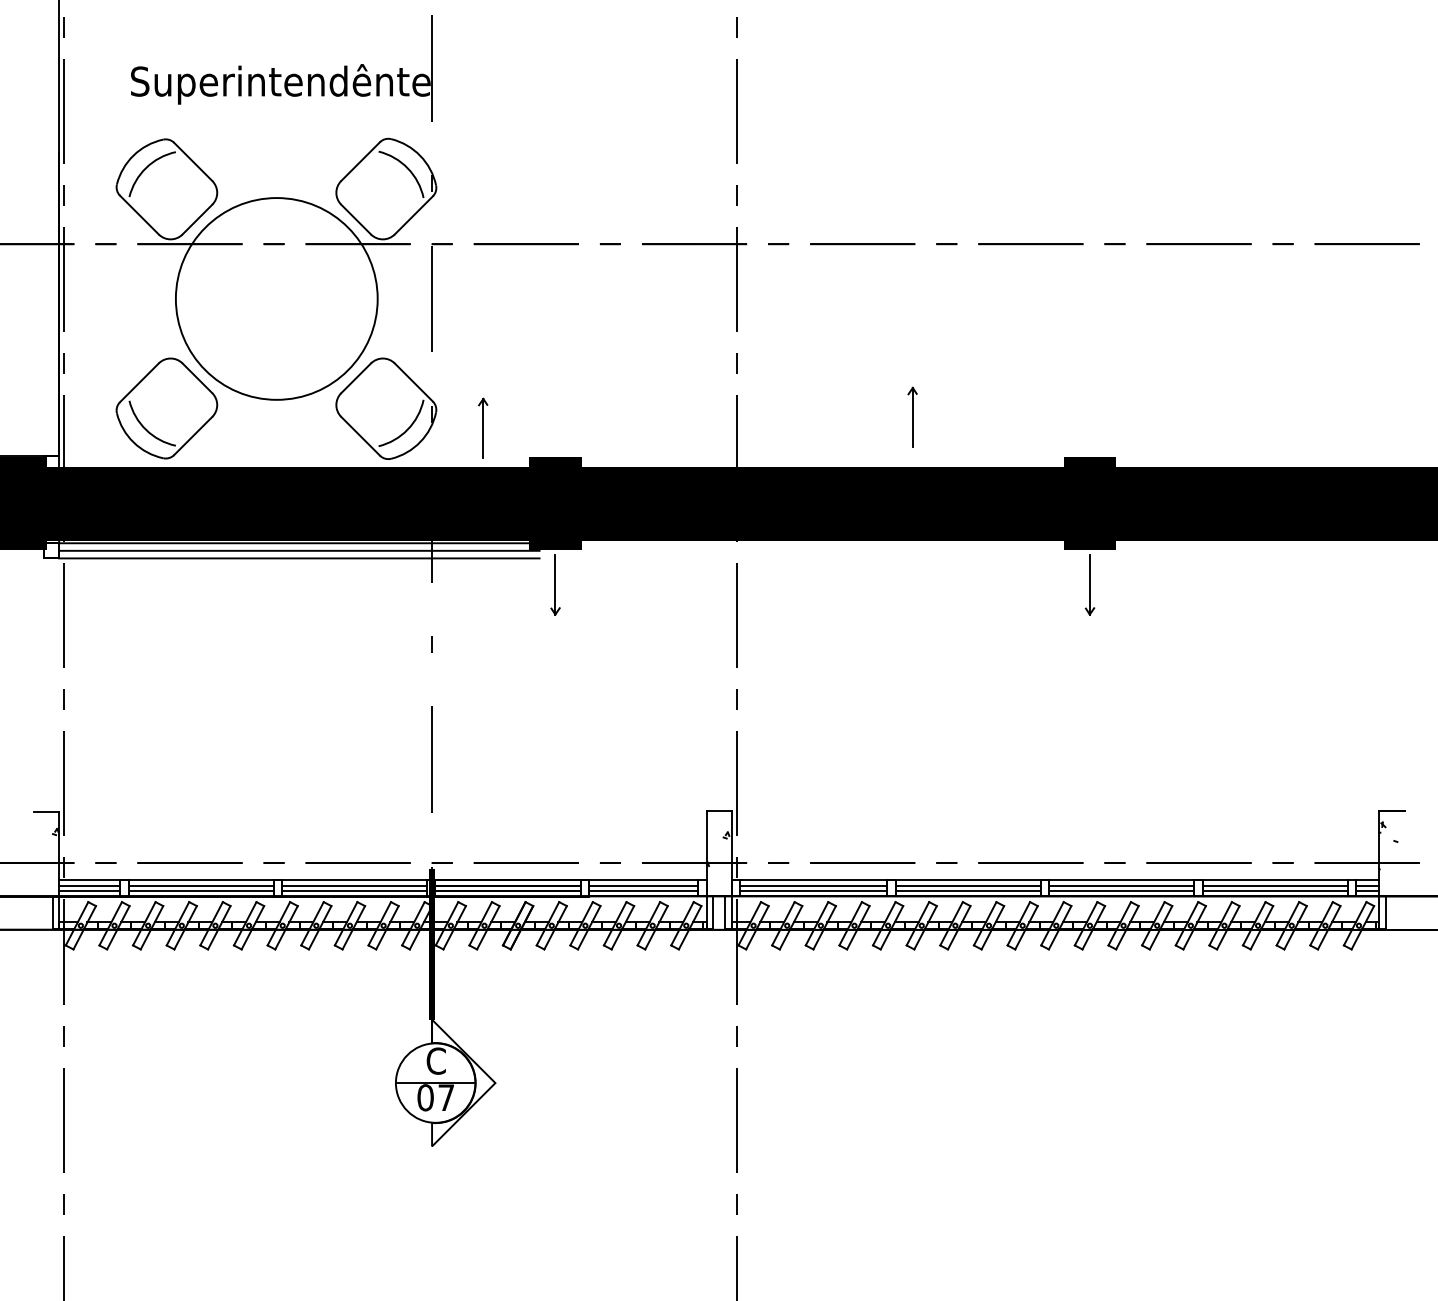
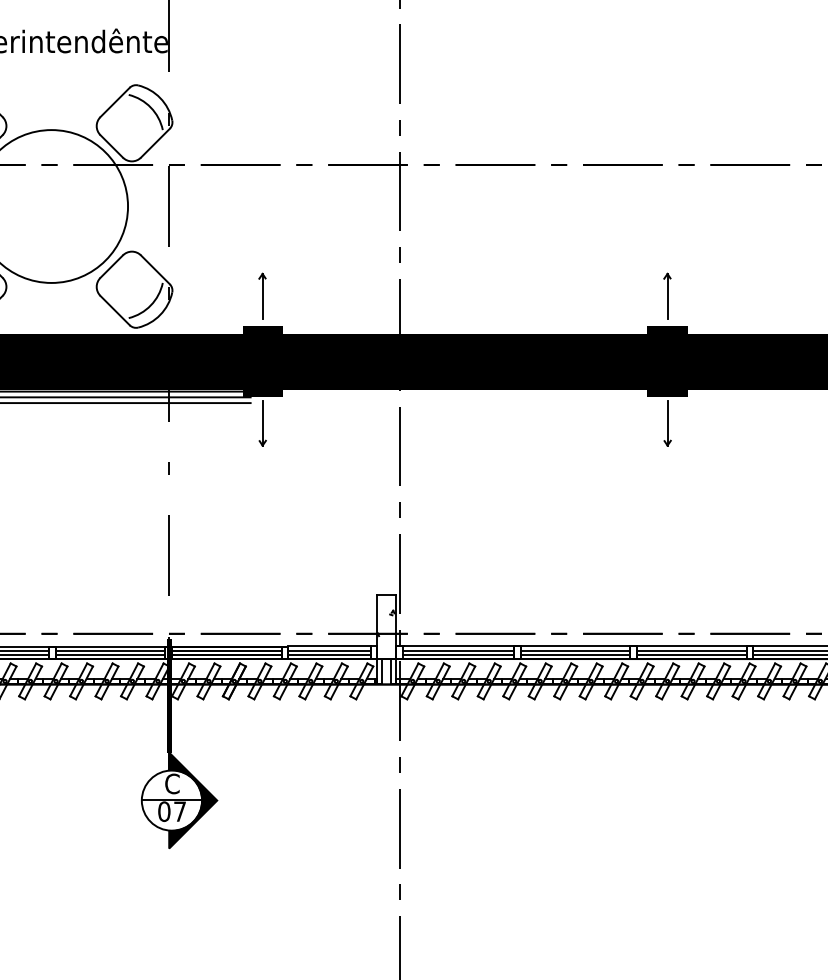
part: (912, 416) -> (667, 295), moved
part: (483, 427) -> (262, 295), moved
fill: (463, 1082) -> (193, 800), added

